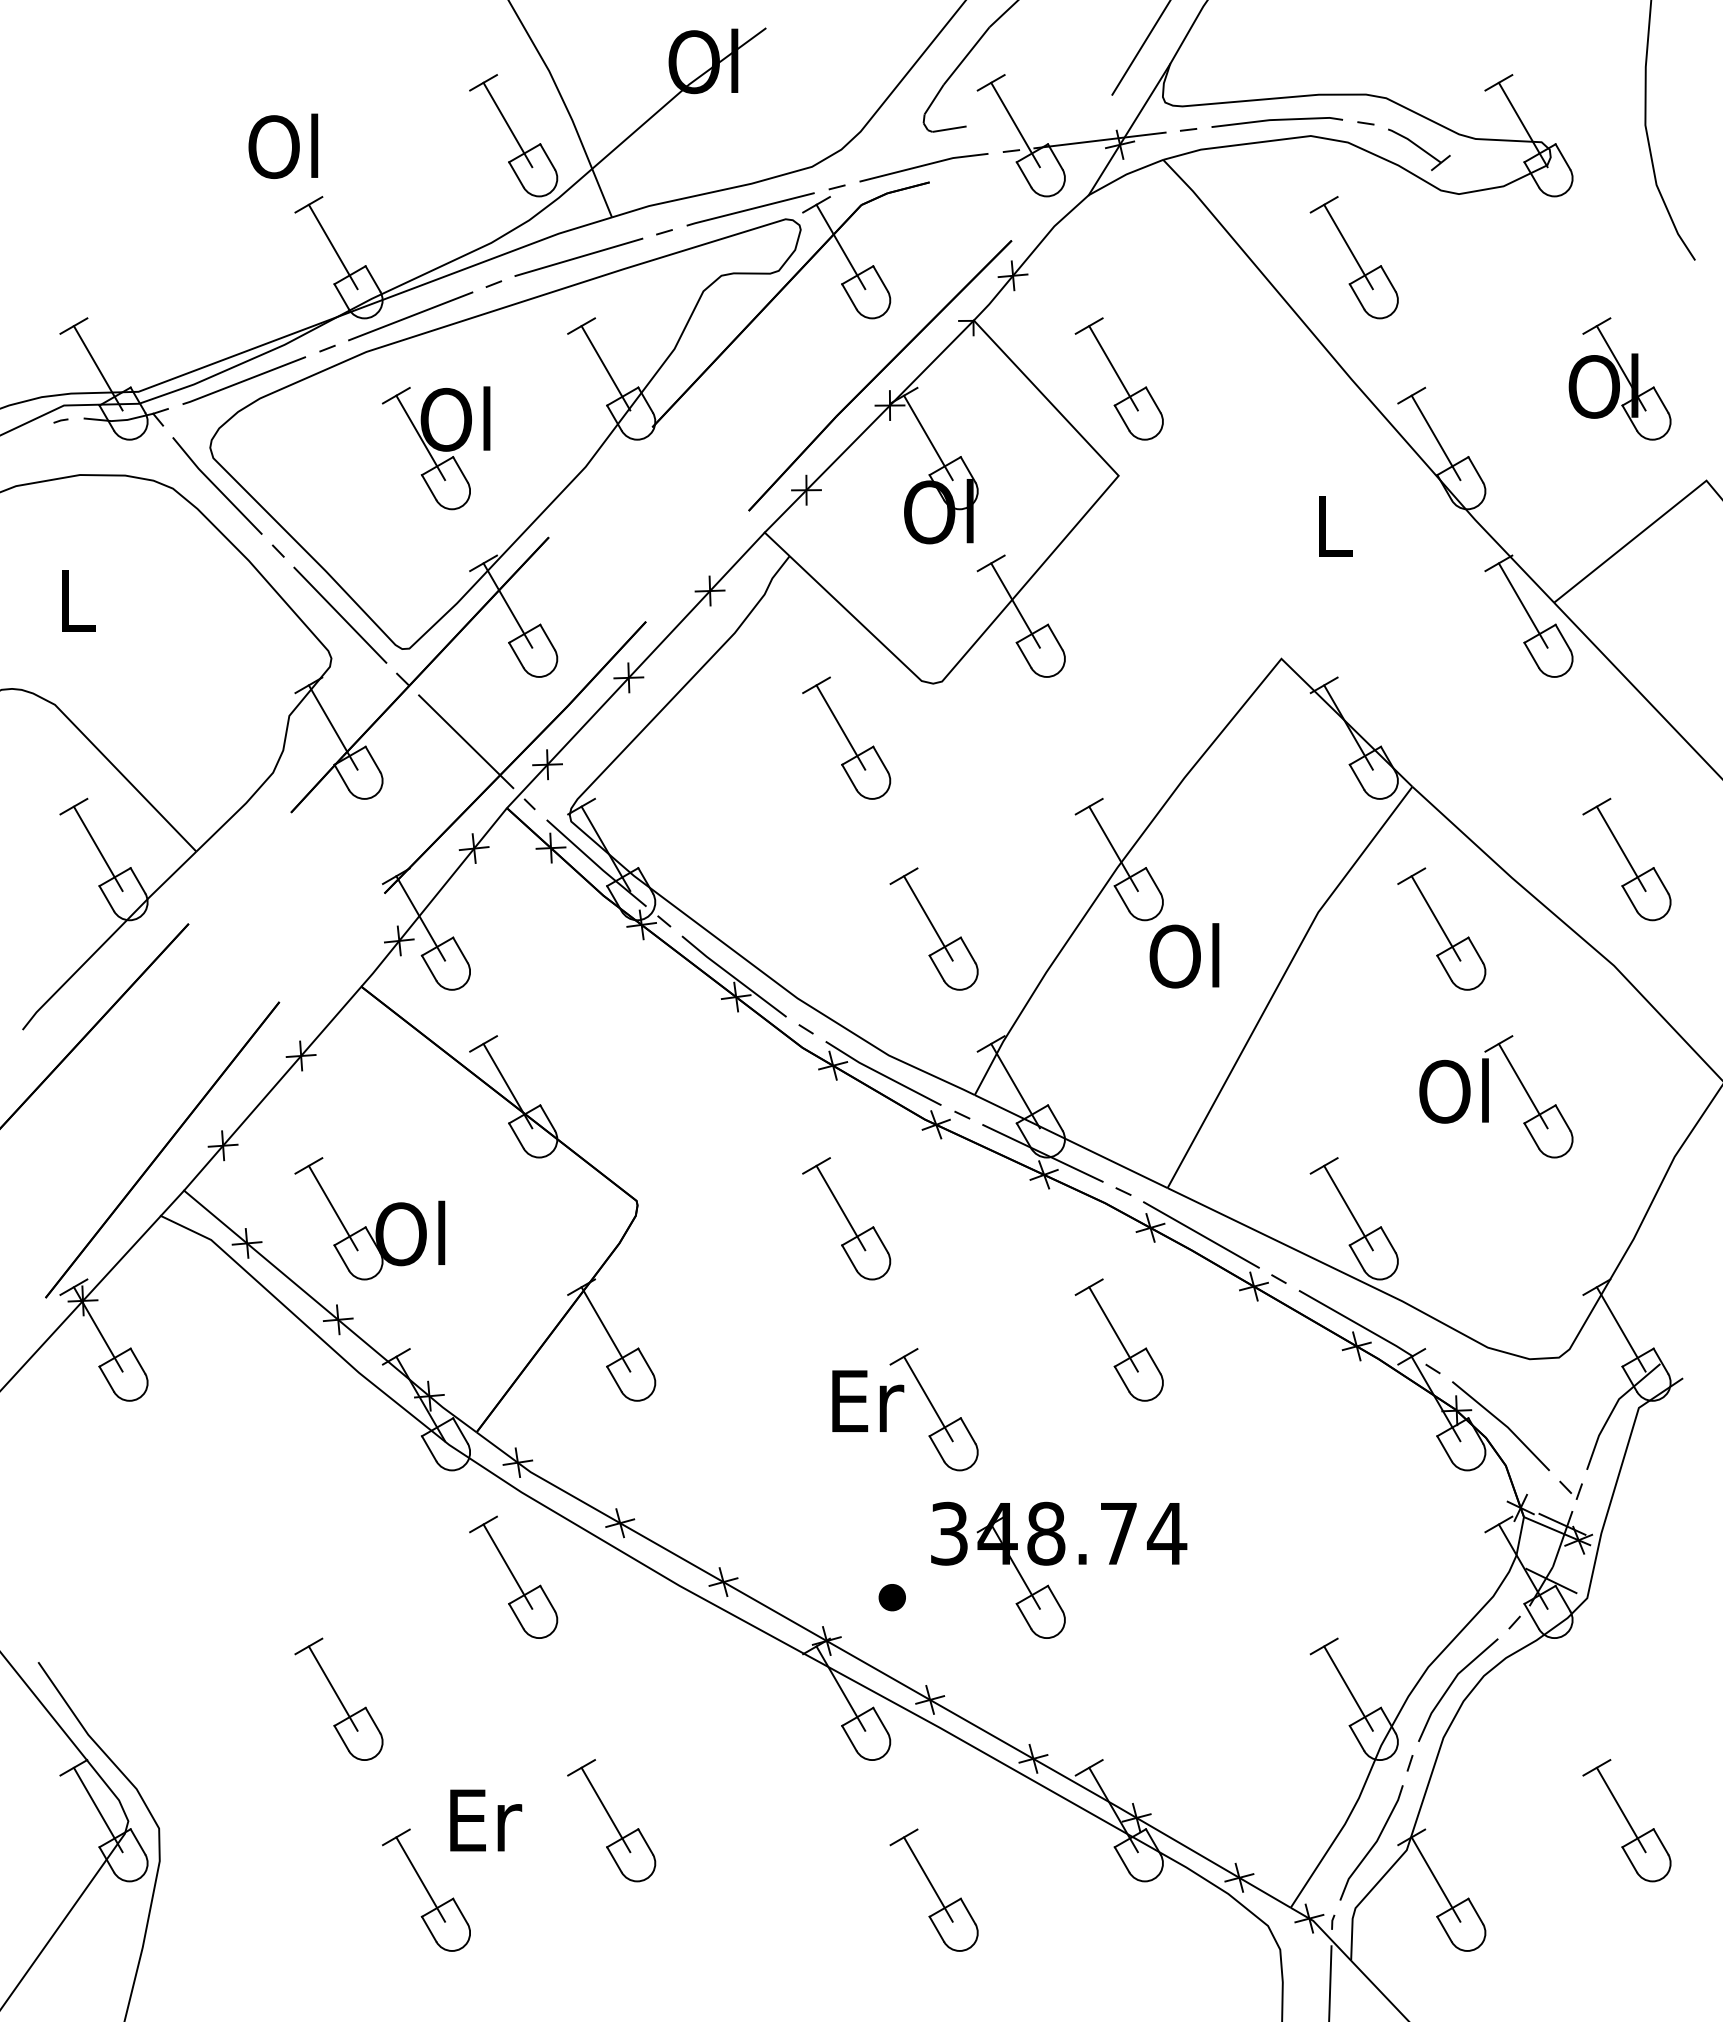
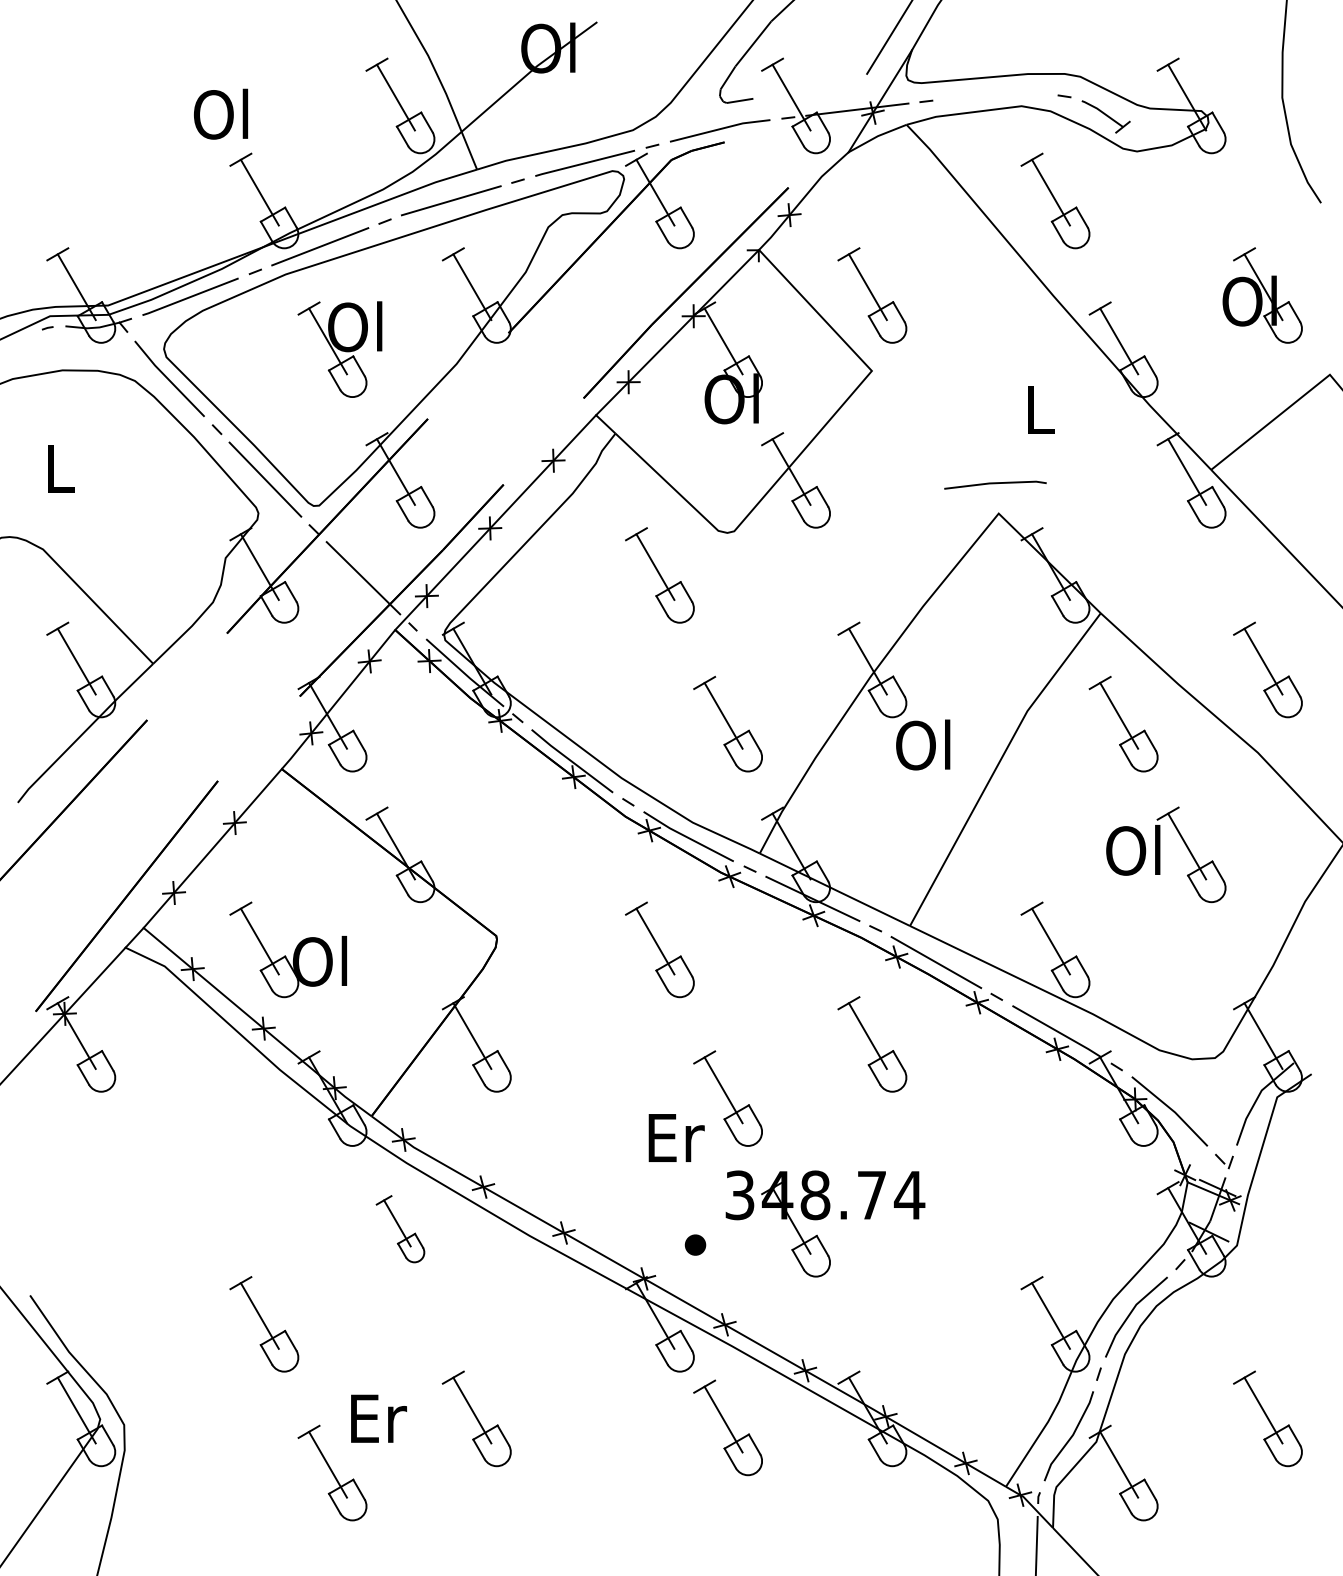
line: (1277, 120) -> (995, 483), moved
text: (868, 1400) -> (676, 1137), moved
part: (513, 1576) -> (400, 1228), size x0.7
part: (933, 1889) -> (727, 1427), moved

